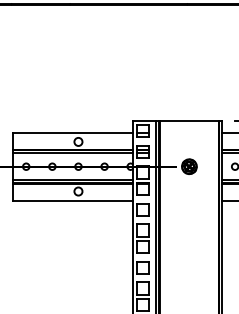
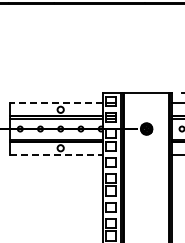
line: (73, 132) -> (56, 102), solid -> dashed
line: (73, 200) -> (56, 155), solid -> dashed

